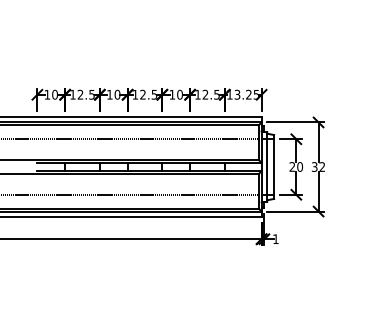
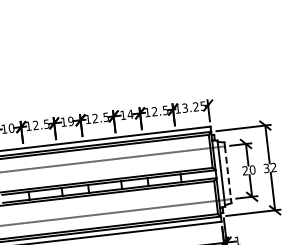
text: (117, 94) -> (71, 121), 10 -> 19
text: (179, 94) -> (129, 114), 10 -> 14
line: (274, 166) -> (228, 172), solid -> dashed

